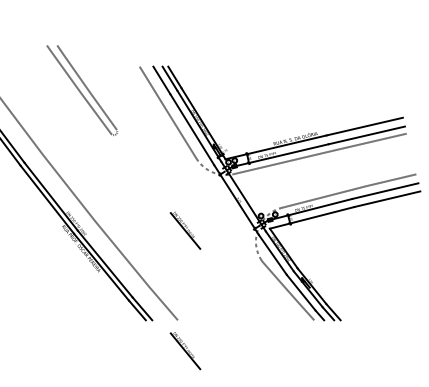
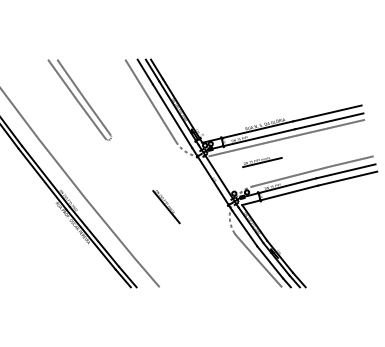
part: (81, 89) -> (79, 99), moved
part: (292, 181) -> (262, 162), added
part: (185, 351) -> (166, 315), removed

